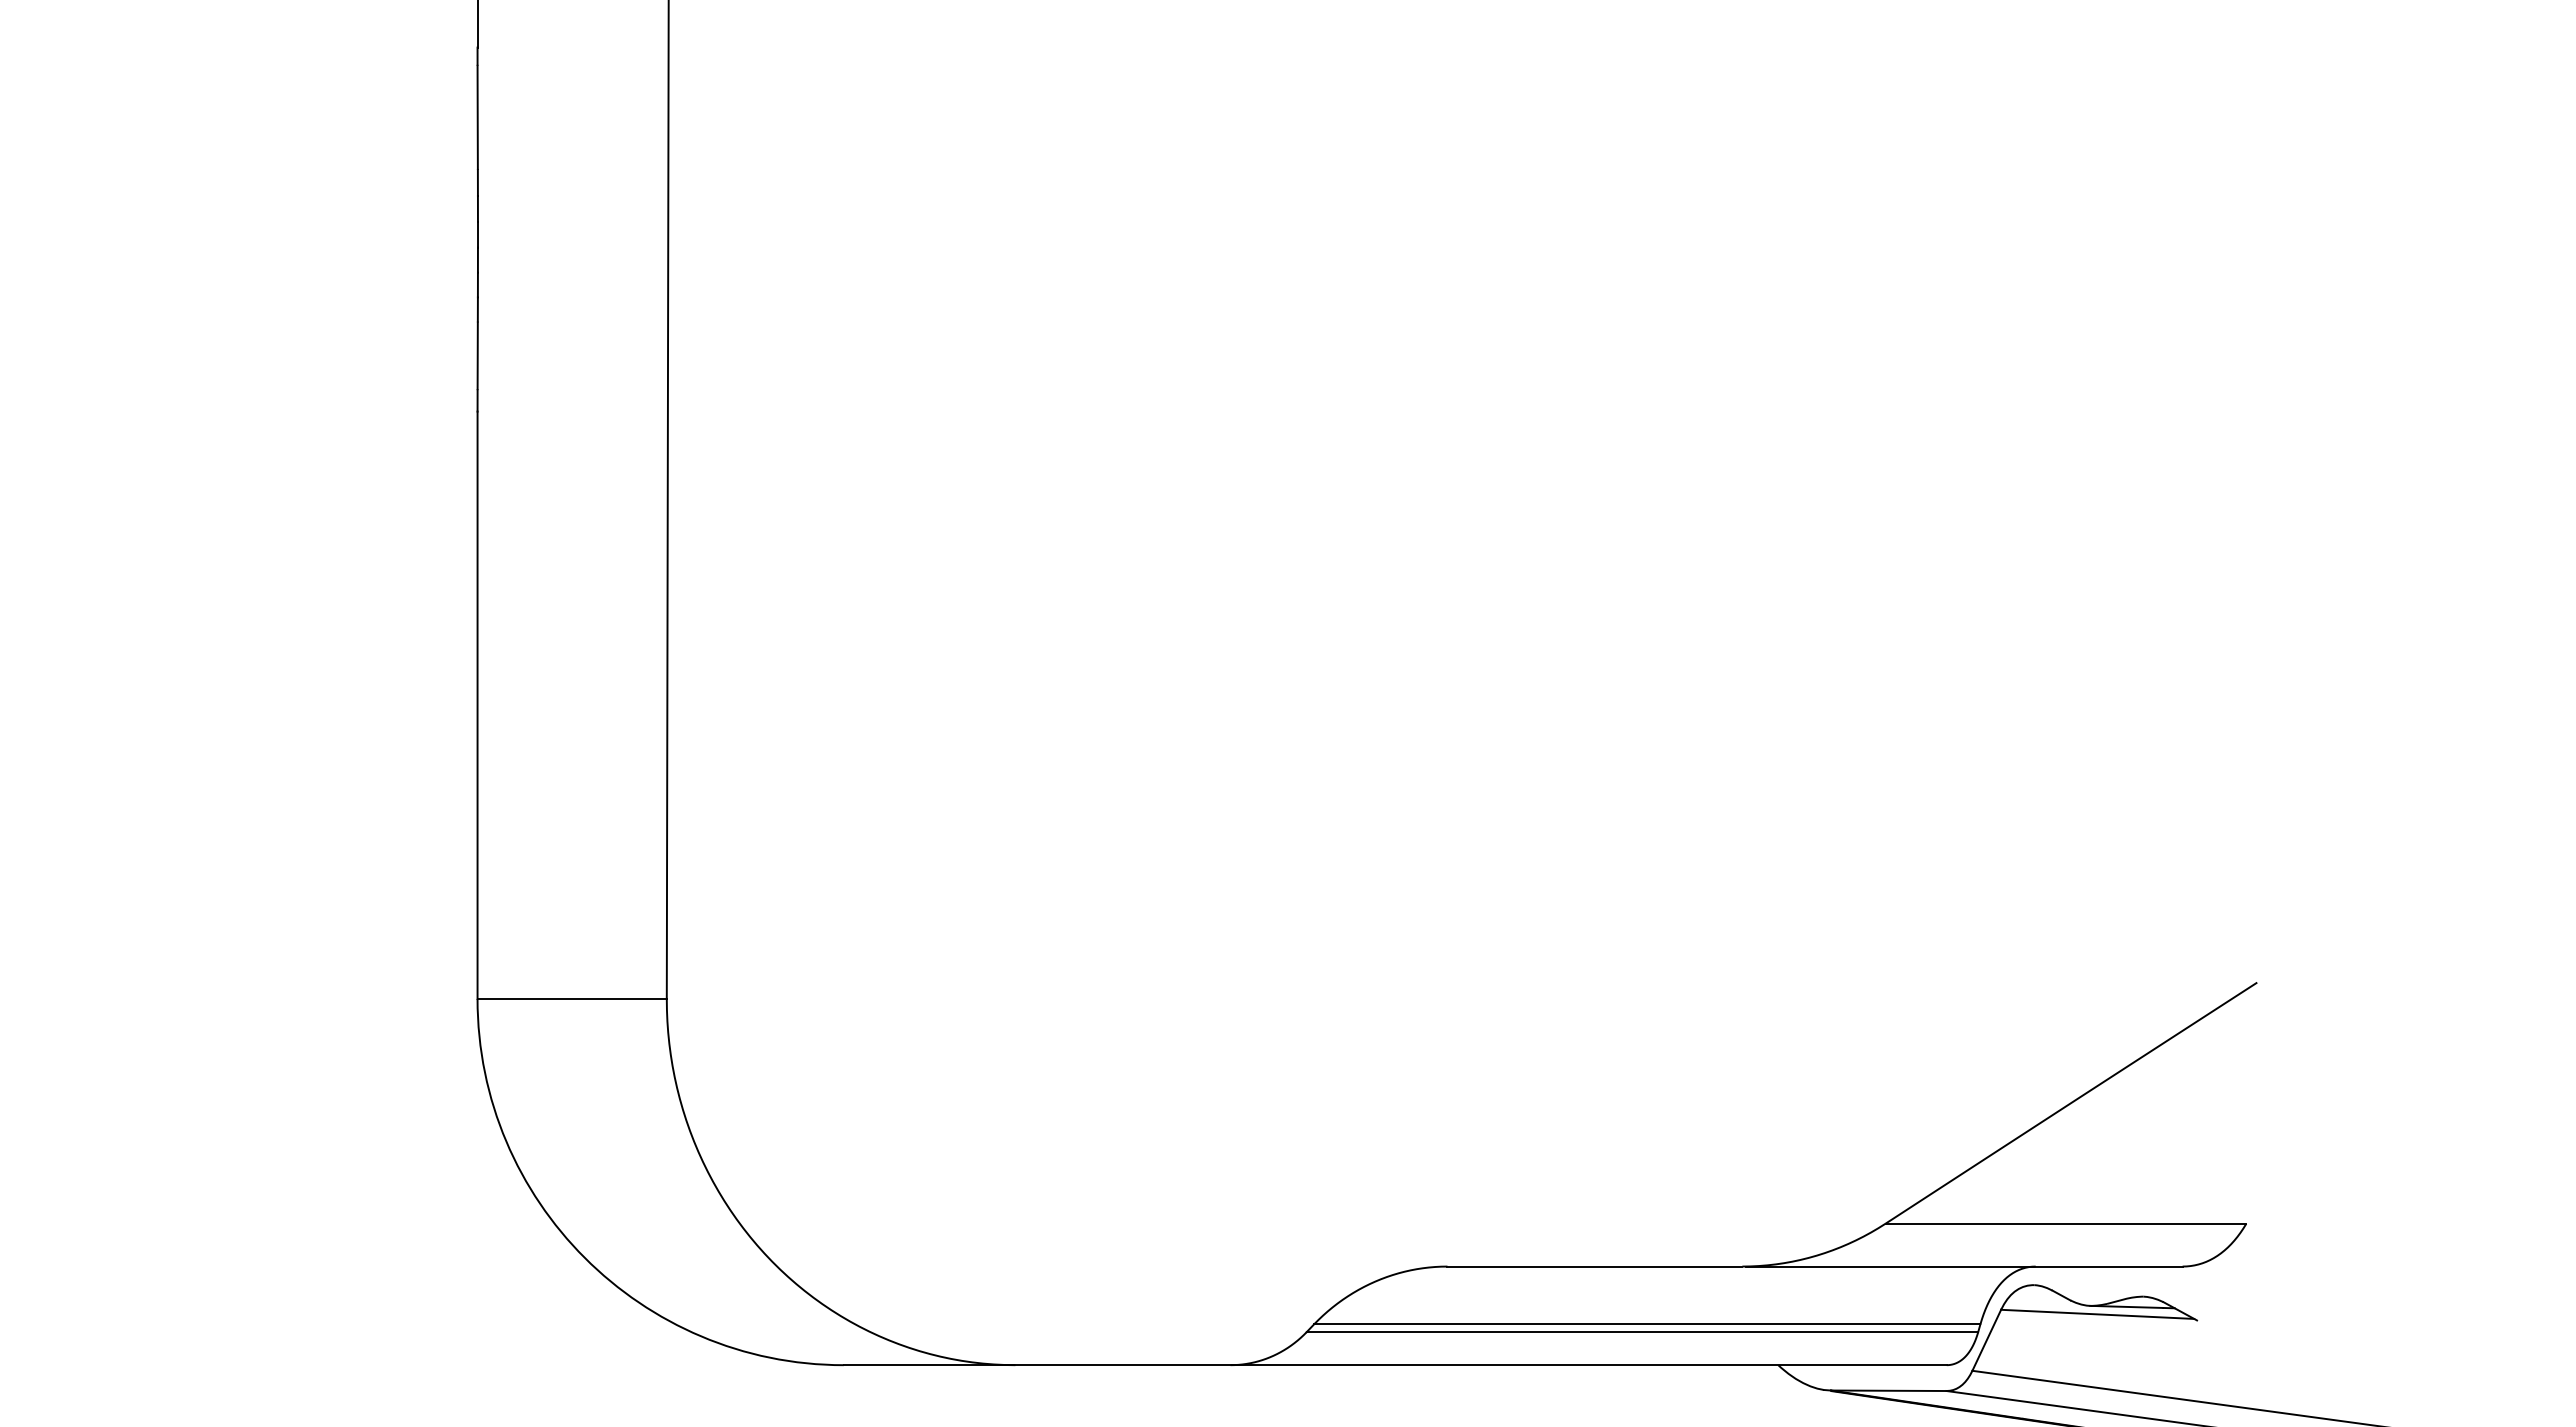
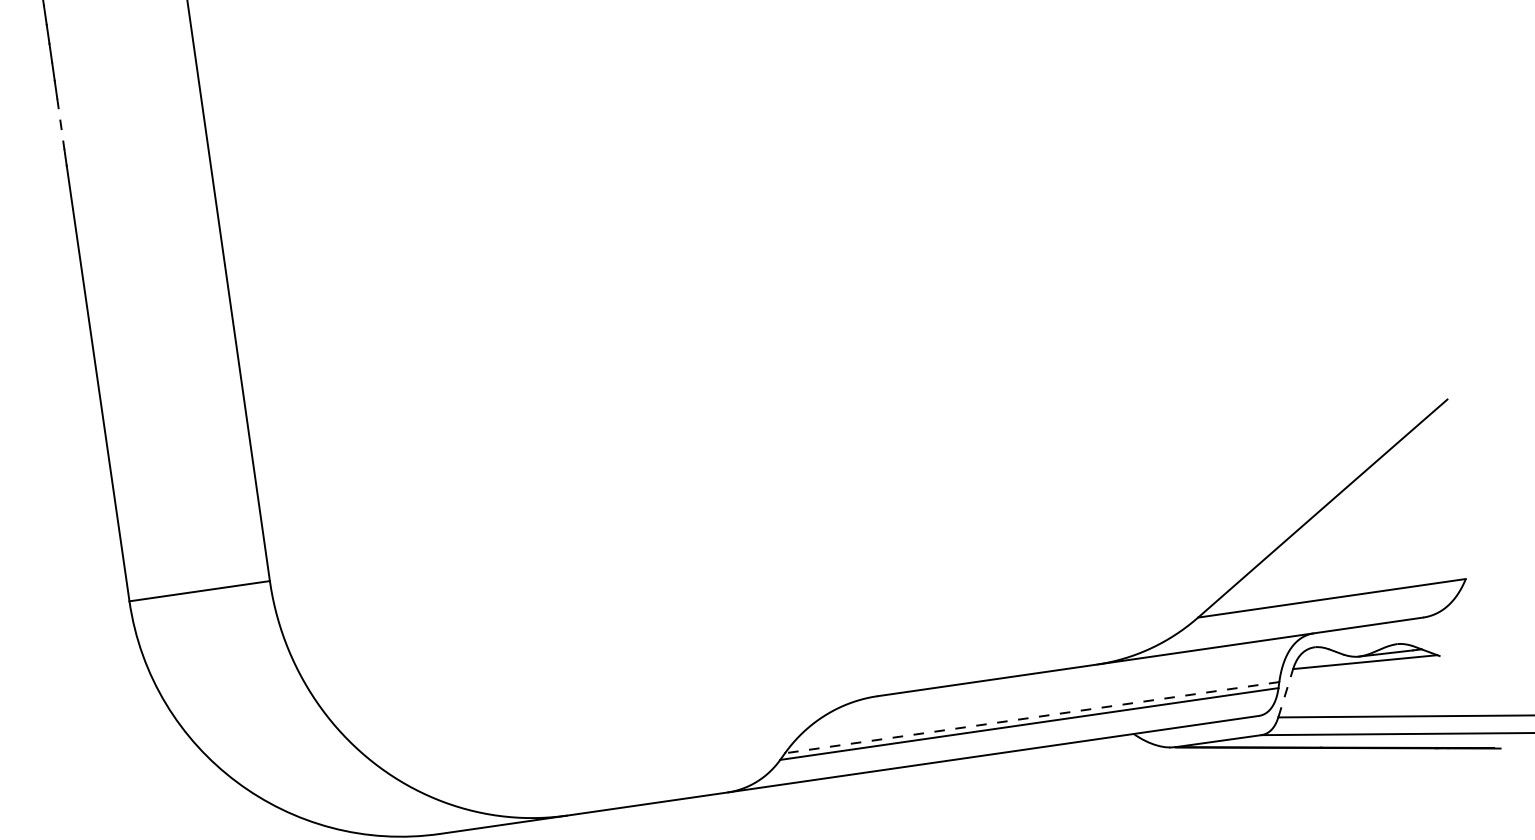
line: (477, 355) -> (60, 123), solid -> dashed
line: (1646, 1324) -> (1031, 717), solid -> dashed
line: (1986, 1340) -> (1285, 693), solid -> dashed

